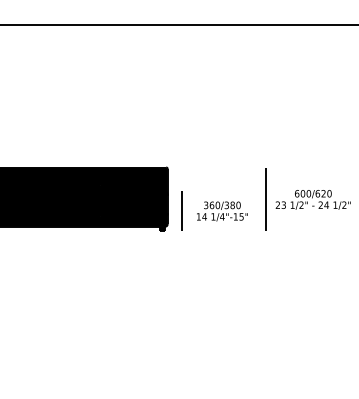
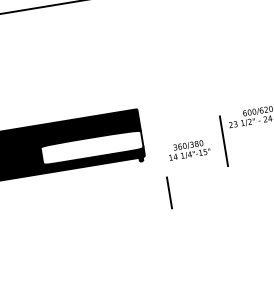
line: (265, 199) -> (223, 141), moved
fill: (104, 204) -> (91, 147), removed
line: (181, 210) -> (168, 192), moved
text: (222, 211) -> (189, 150), moved

